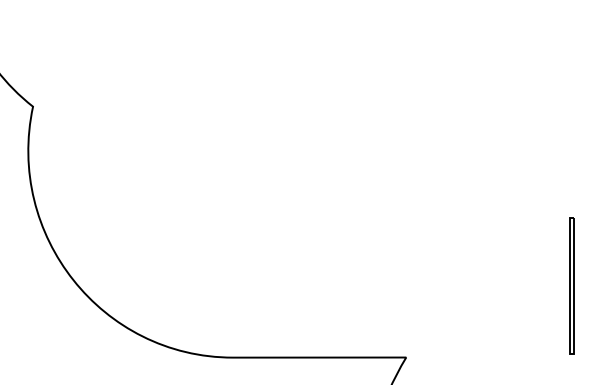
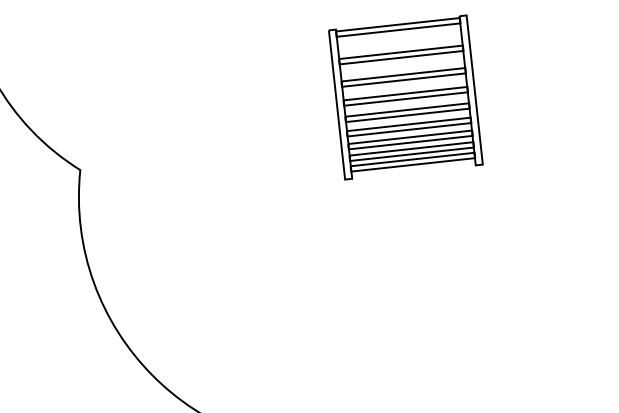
part: (304, 76) -> (405, 97), added

